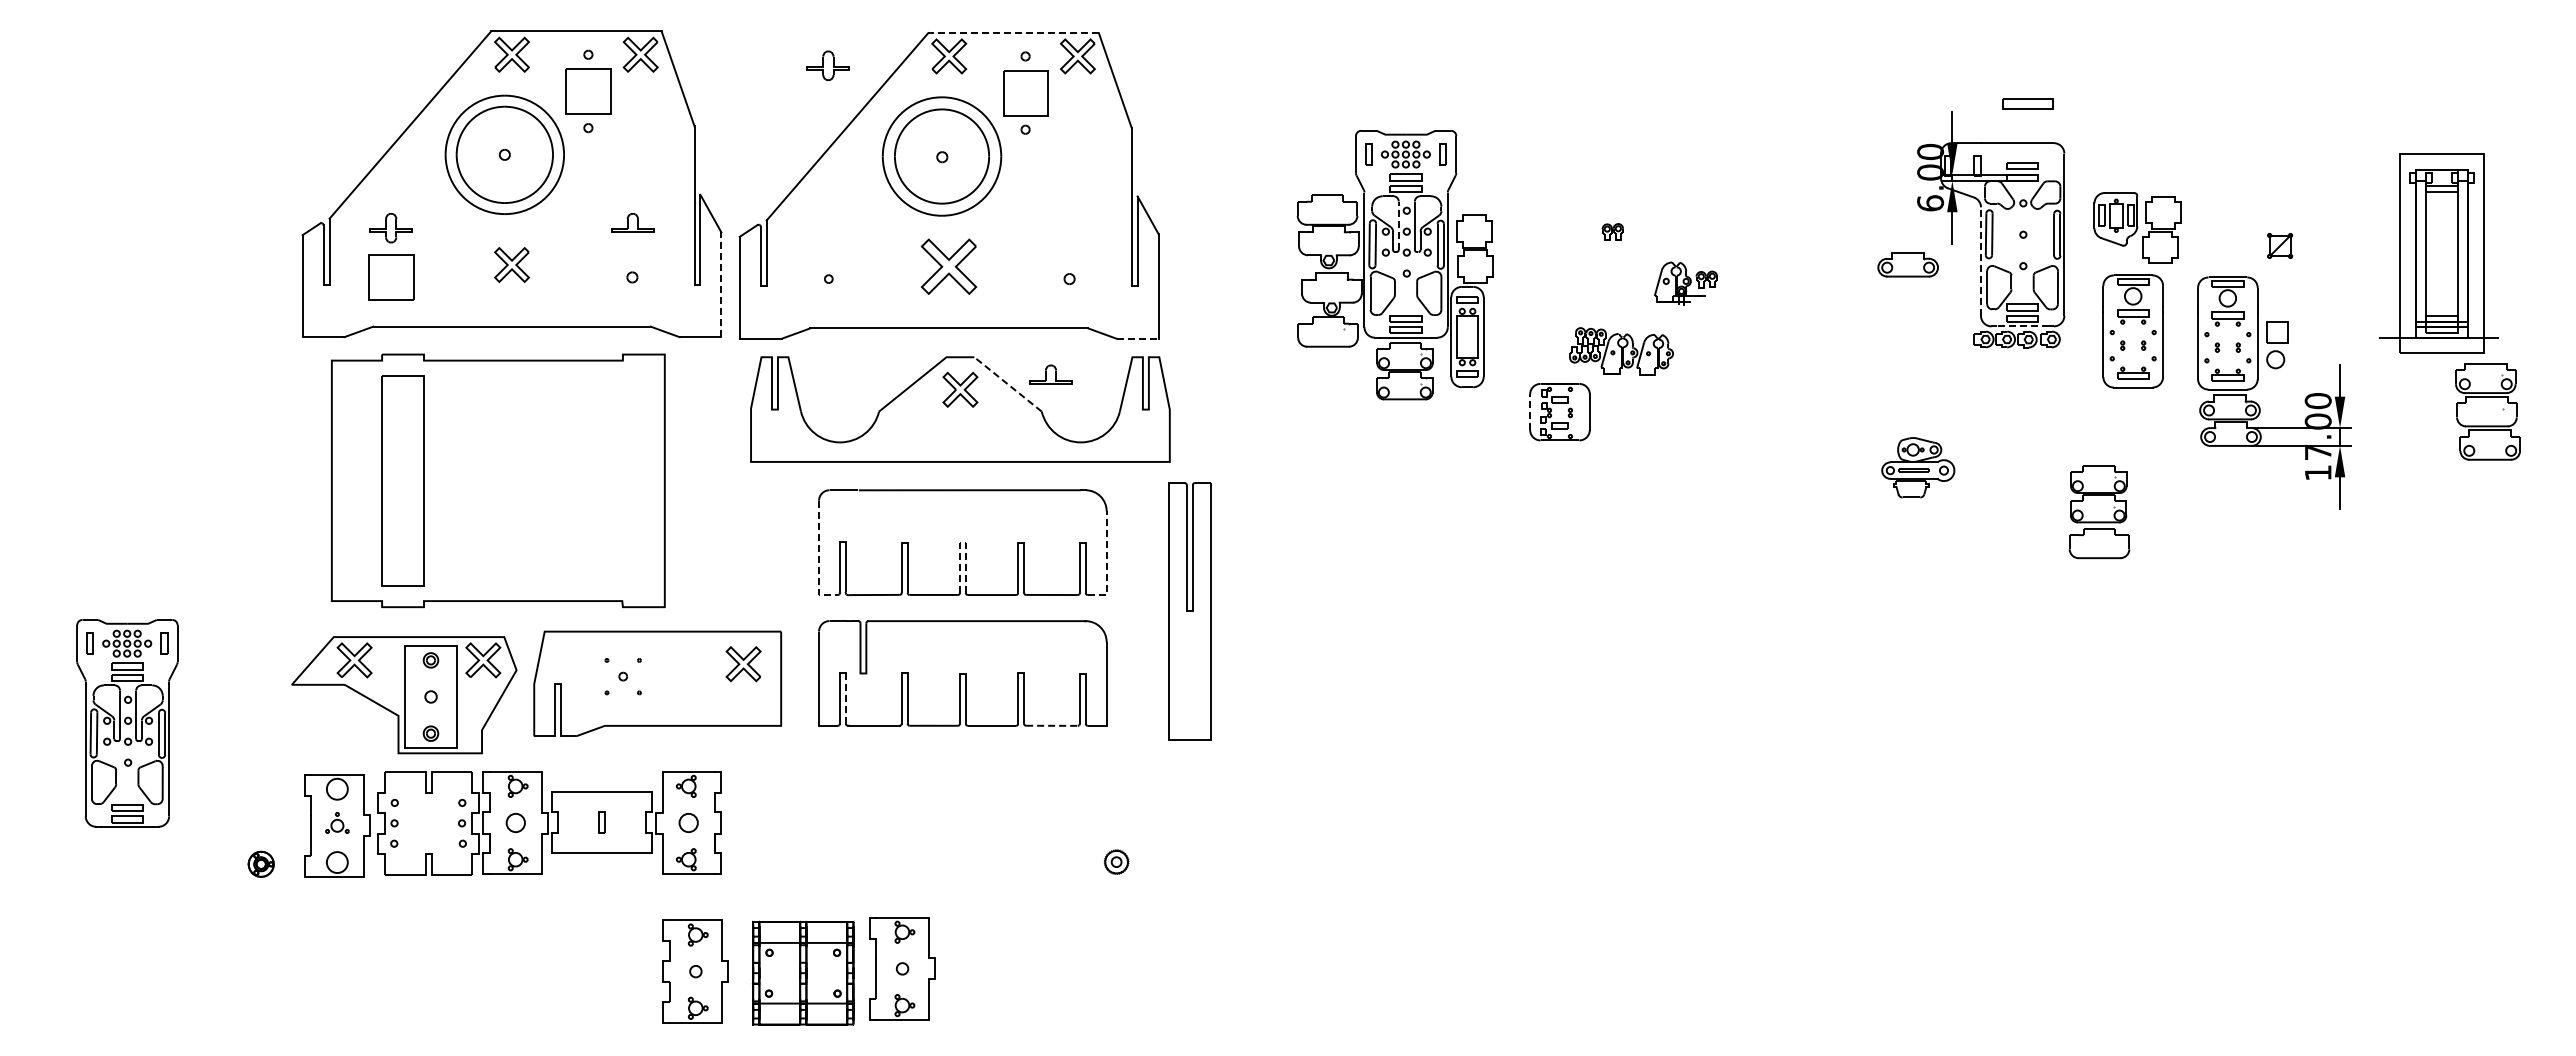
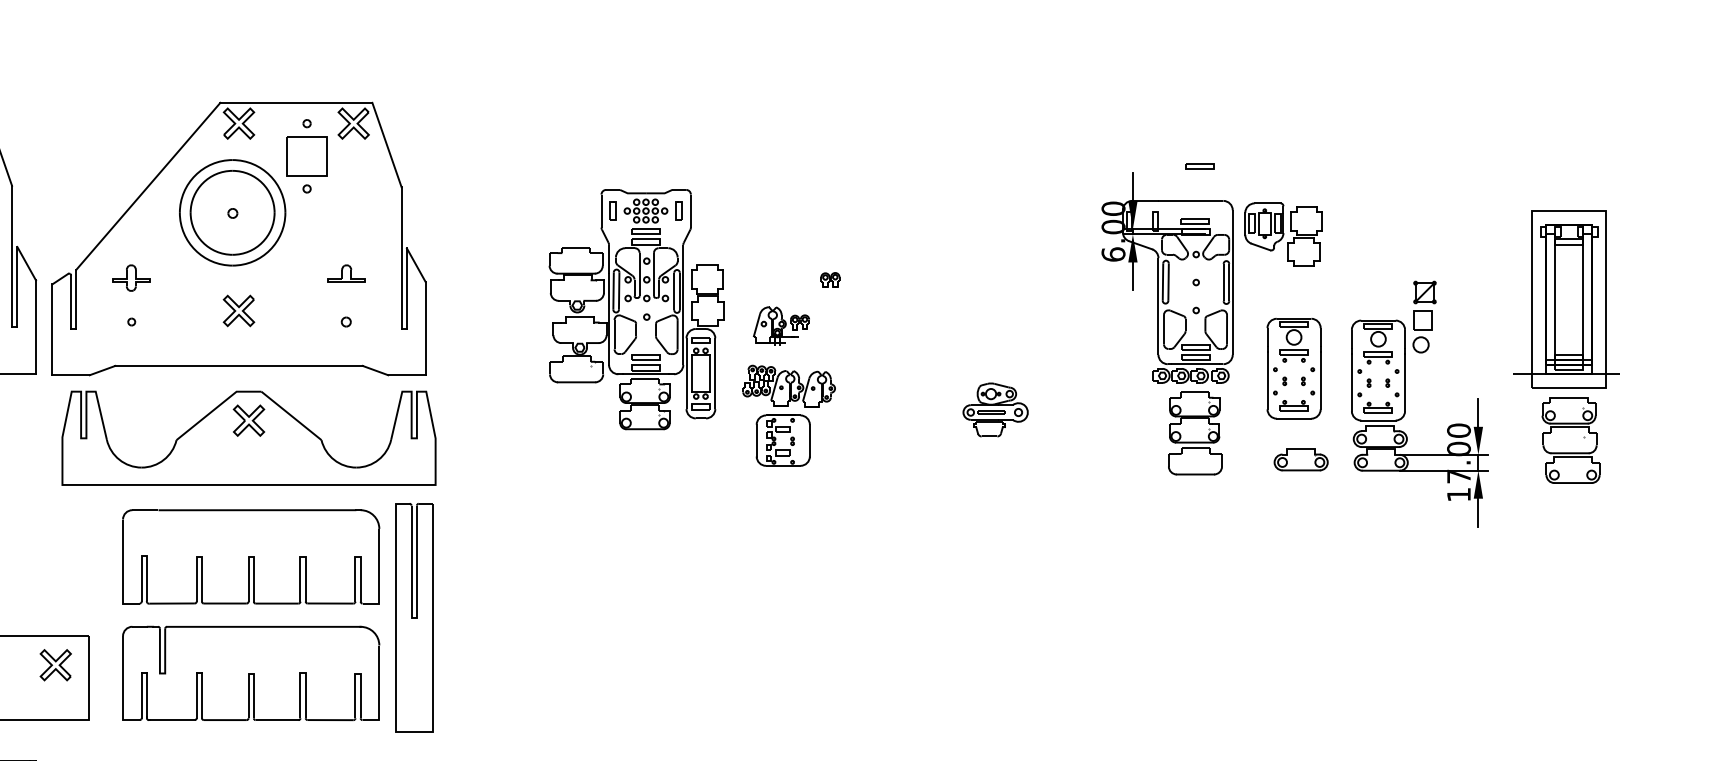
line: (1013, 33) -> (296, 103), dashed -> solid
part: (827, 65) -> (130, 277), moved
part: (2027, 104) -> (1199, 166), size x0.62
line: (1398, 225) -> (639, 274), dashed -> solid
part: (2137, 227) -> (1283, 234), moved
line: (1981, 261) -> (1158, 306), dashed -> solid
part: (1907, 264) -> (1300, 459), moved
part: (949, 266) -> (239, 310), size x0.62
part: (1685, 283) -> (781, 325), moved
line: (721, 284) -> (36, 326), dashed -> solid
line: (2022, 326) -> (1195, 364), dashed -> solid
line: (1137, 338) -> (406, 374), dashed -> solid
part: (2277, 345) -> (1422, 332), moved
part: (1621, 351) -> (789, 386), moved
part: (1050, 374) -> (346, 273), moved
line: (1007, 384) -> (290, 415), dashed -> solid
part: (2487, 411) -> (1570, 440), moved
line: (1530, 412) -> (757, 440), dashed -> solid
part: (1918, 467) -> (995, 409), moved
part: (2099, 512) -> (1195, 433), moved
line: (962, 542) -> (250, 556), dashed -> solid
line: (819, 558) -> (123, 571), dashed -> solid
line: (1106, 563) -> (379, 575), dashed -> solid
part: (1189, 611) -> (413, 618), moved
line: (845, 698) -> (146, 695), dashed -> solid
line: (1051, 725) -> (330, 719), dashed -> solid

